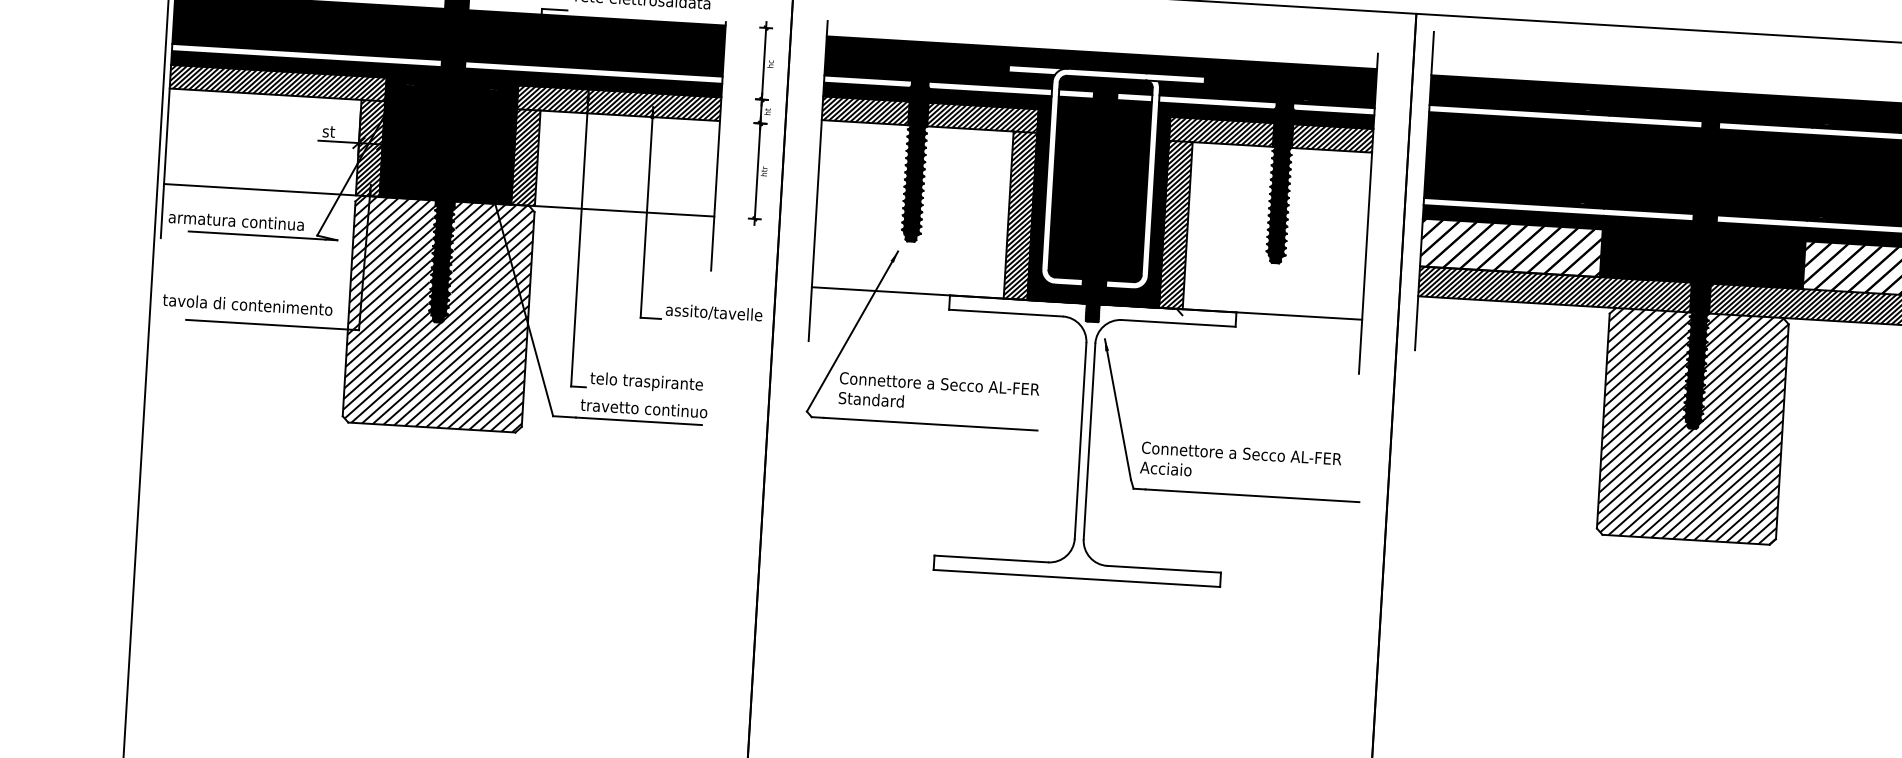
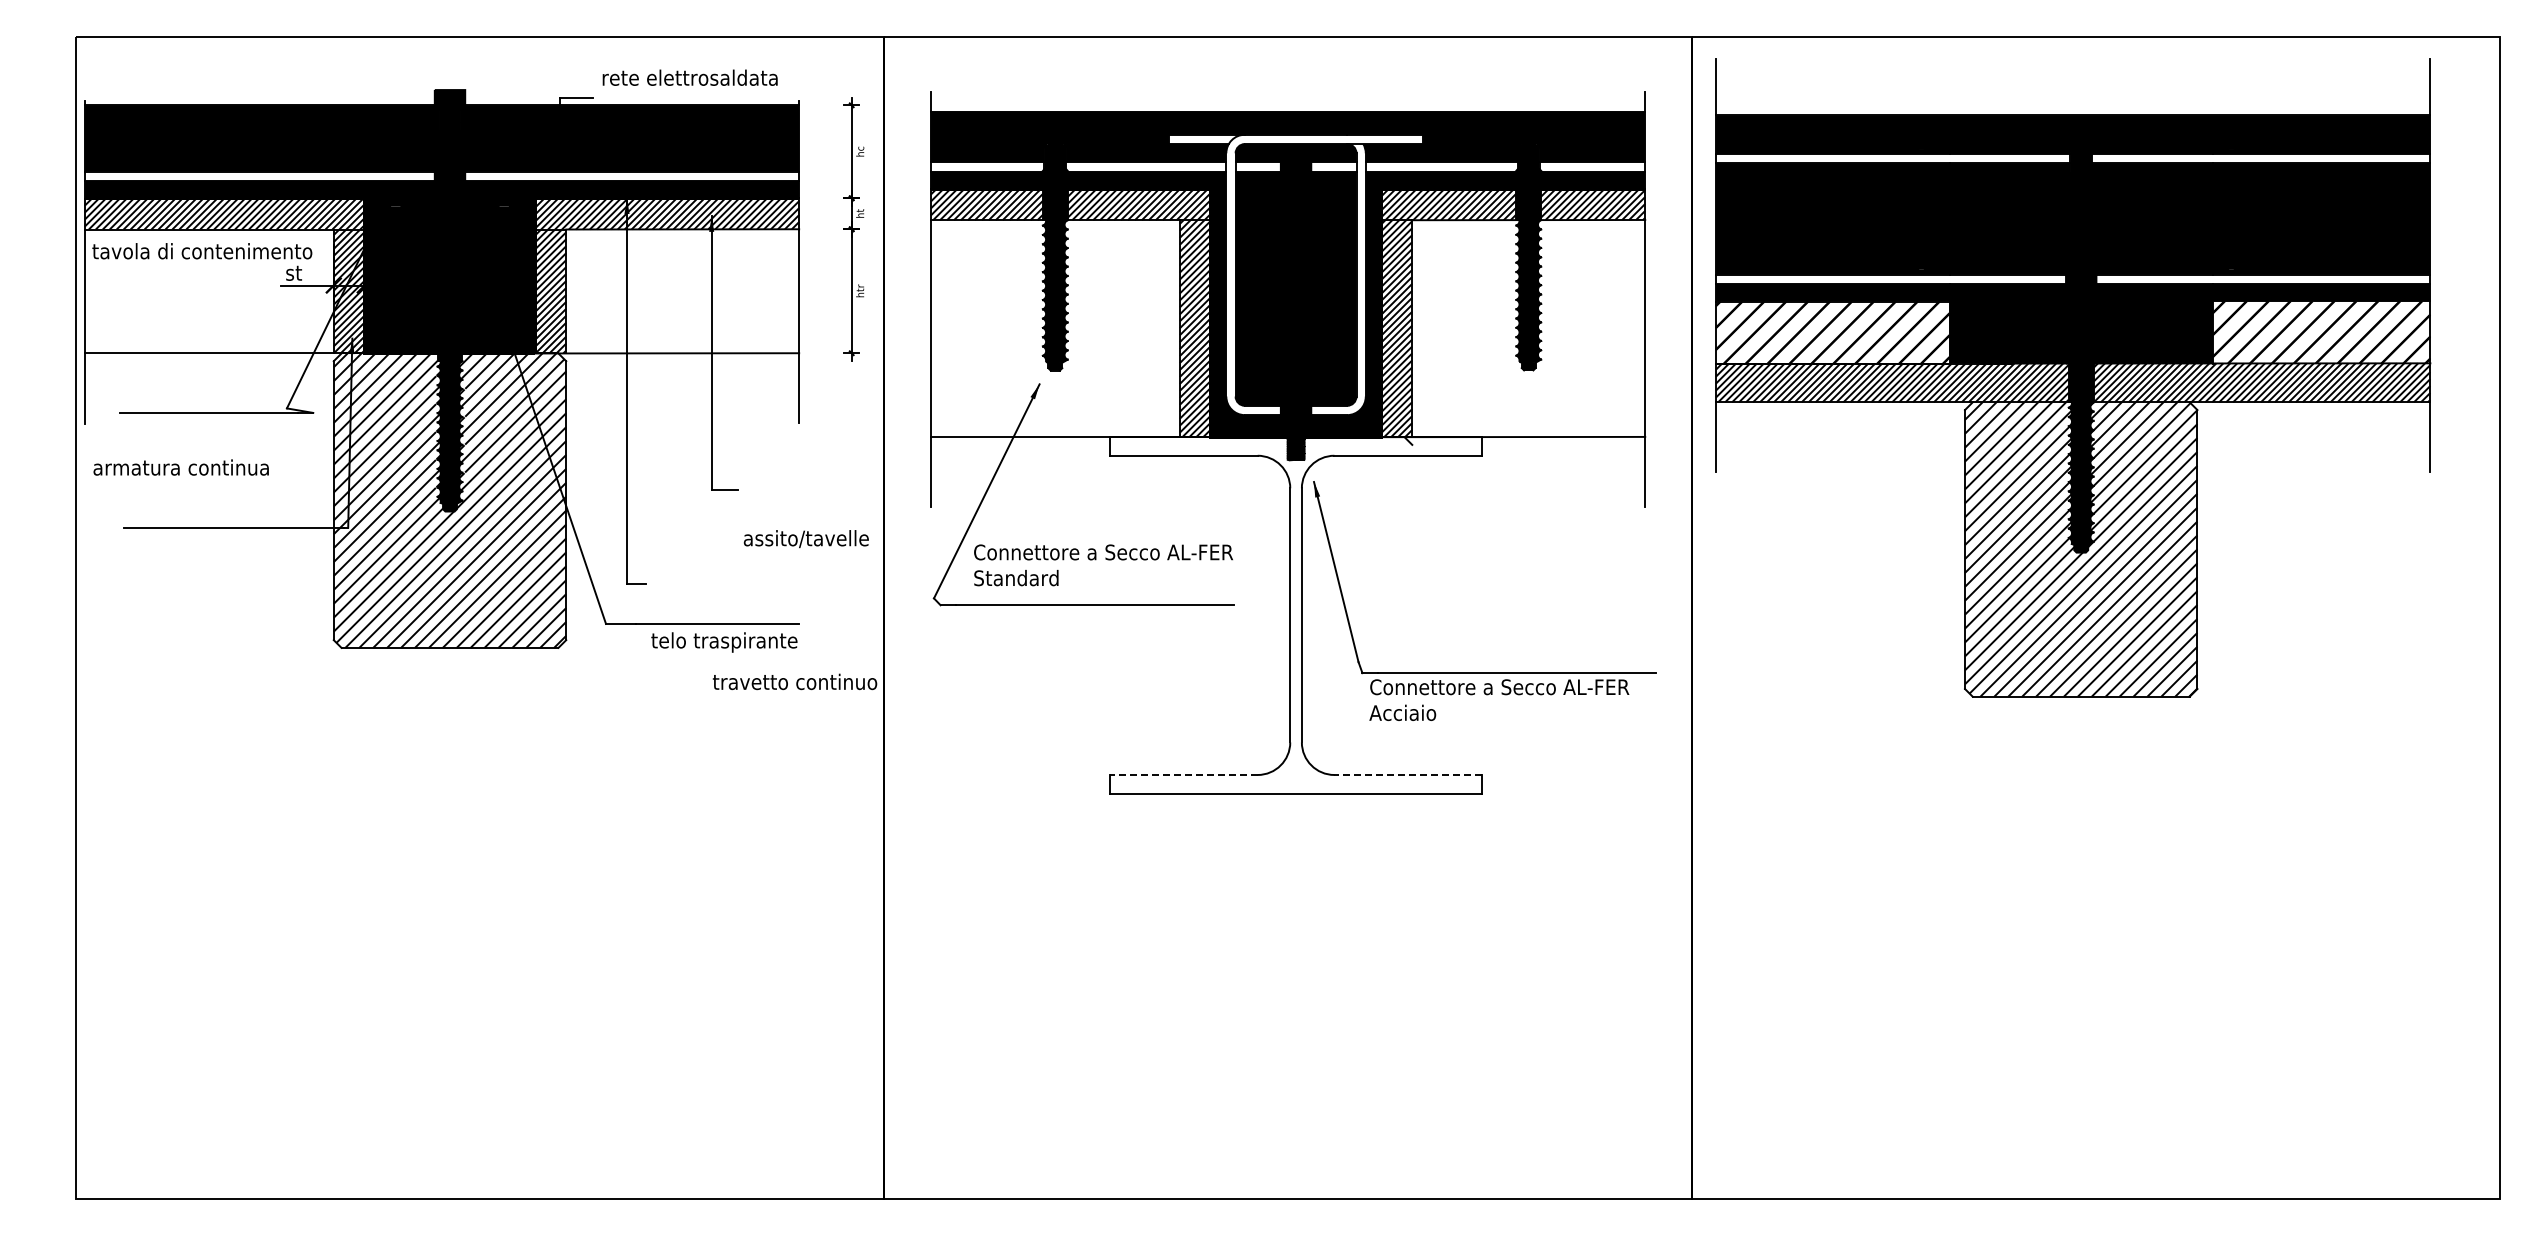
text: (235, 220) -> (180, 467), moved
text: (247, 304) -> (202, 251), moved
text: (713, 313) -> (805, 539), moved
text: (646, 382) -> (724, 642), moved
text: (643, 408) -> (794, 681), moved
text: (1241, 462) -> (1499, 699), moved
line: (991, 558) -> (1183, 774), solid -> dashed
line: (1164, 568) -> (1408, 774), solid -> dashed

